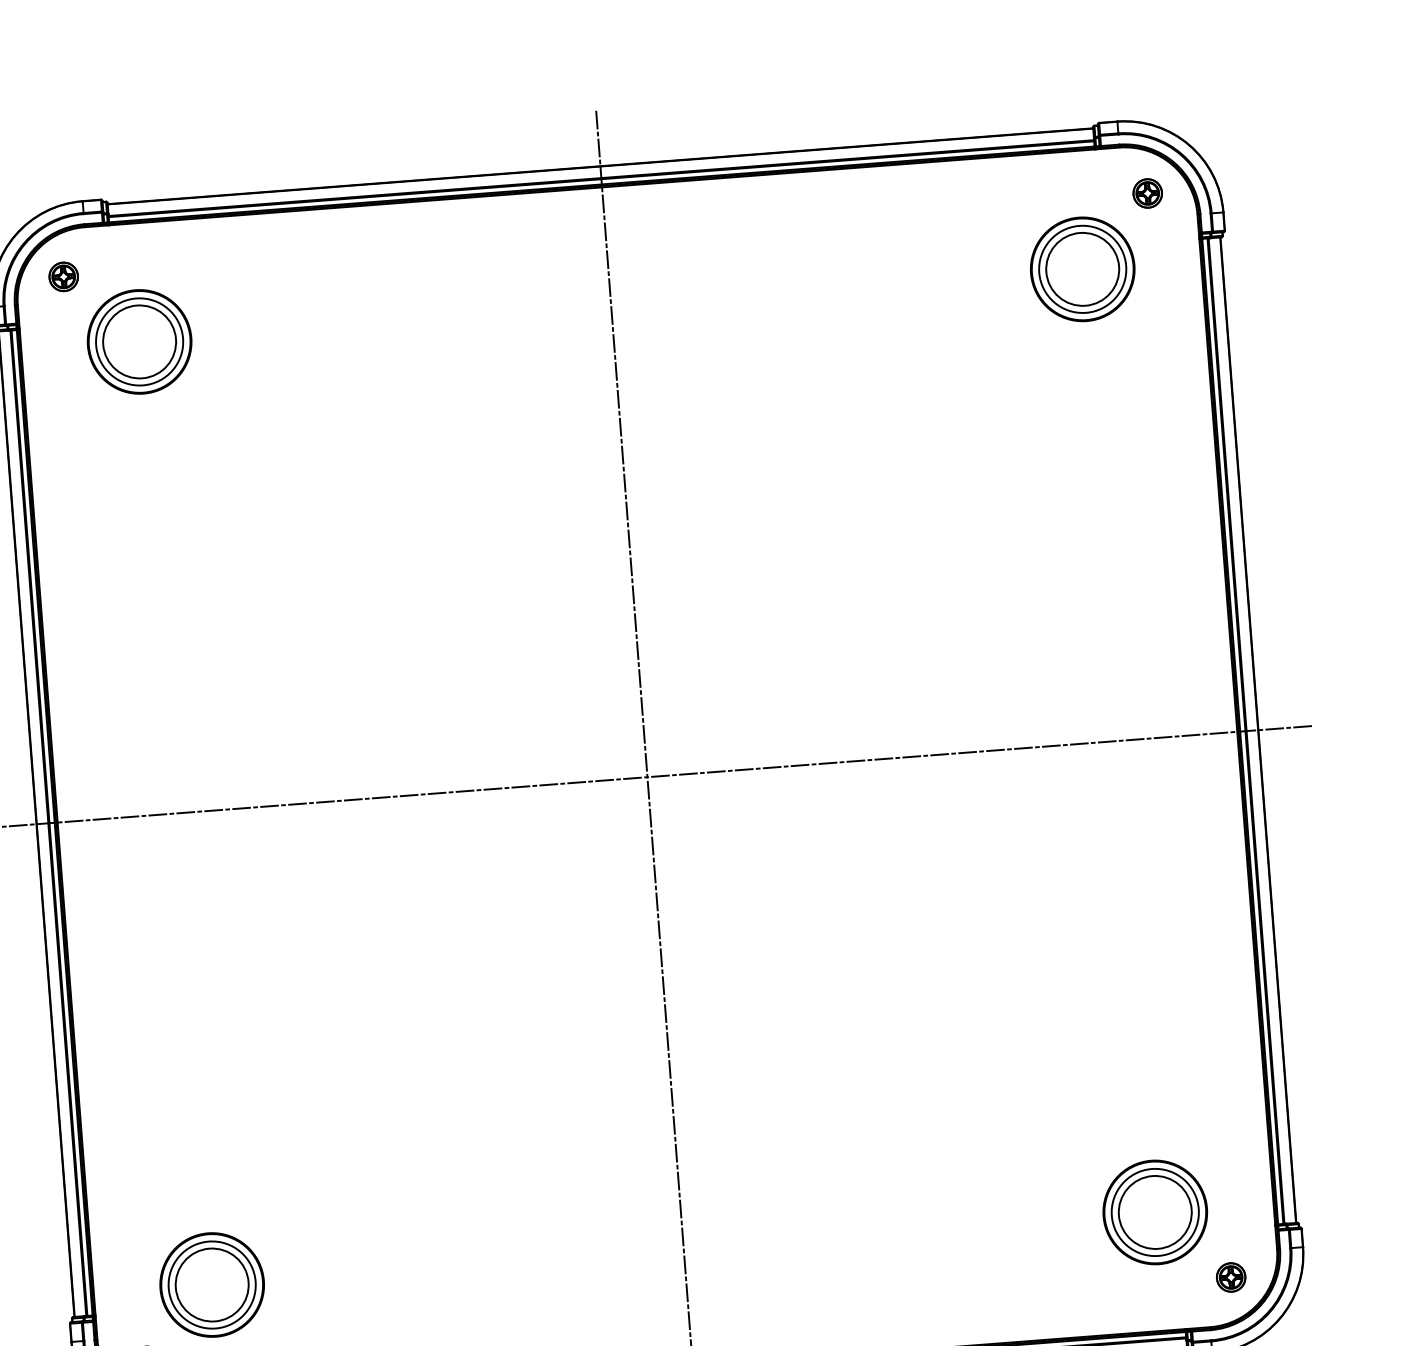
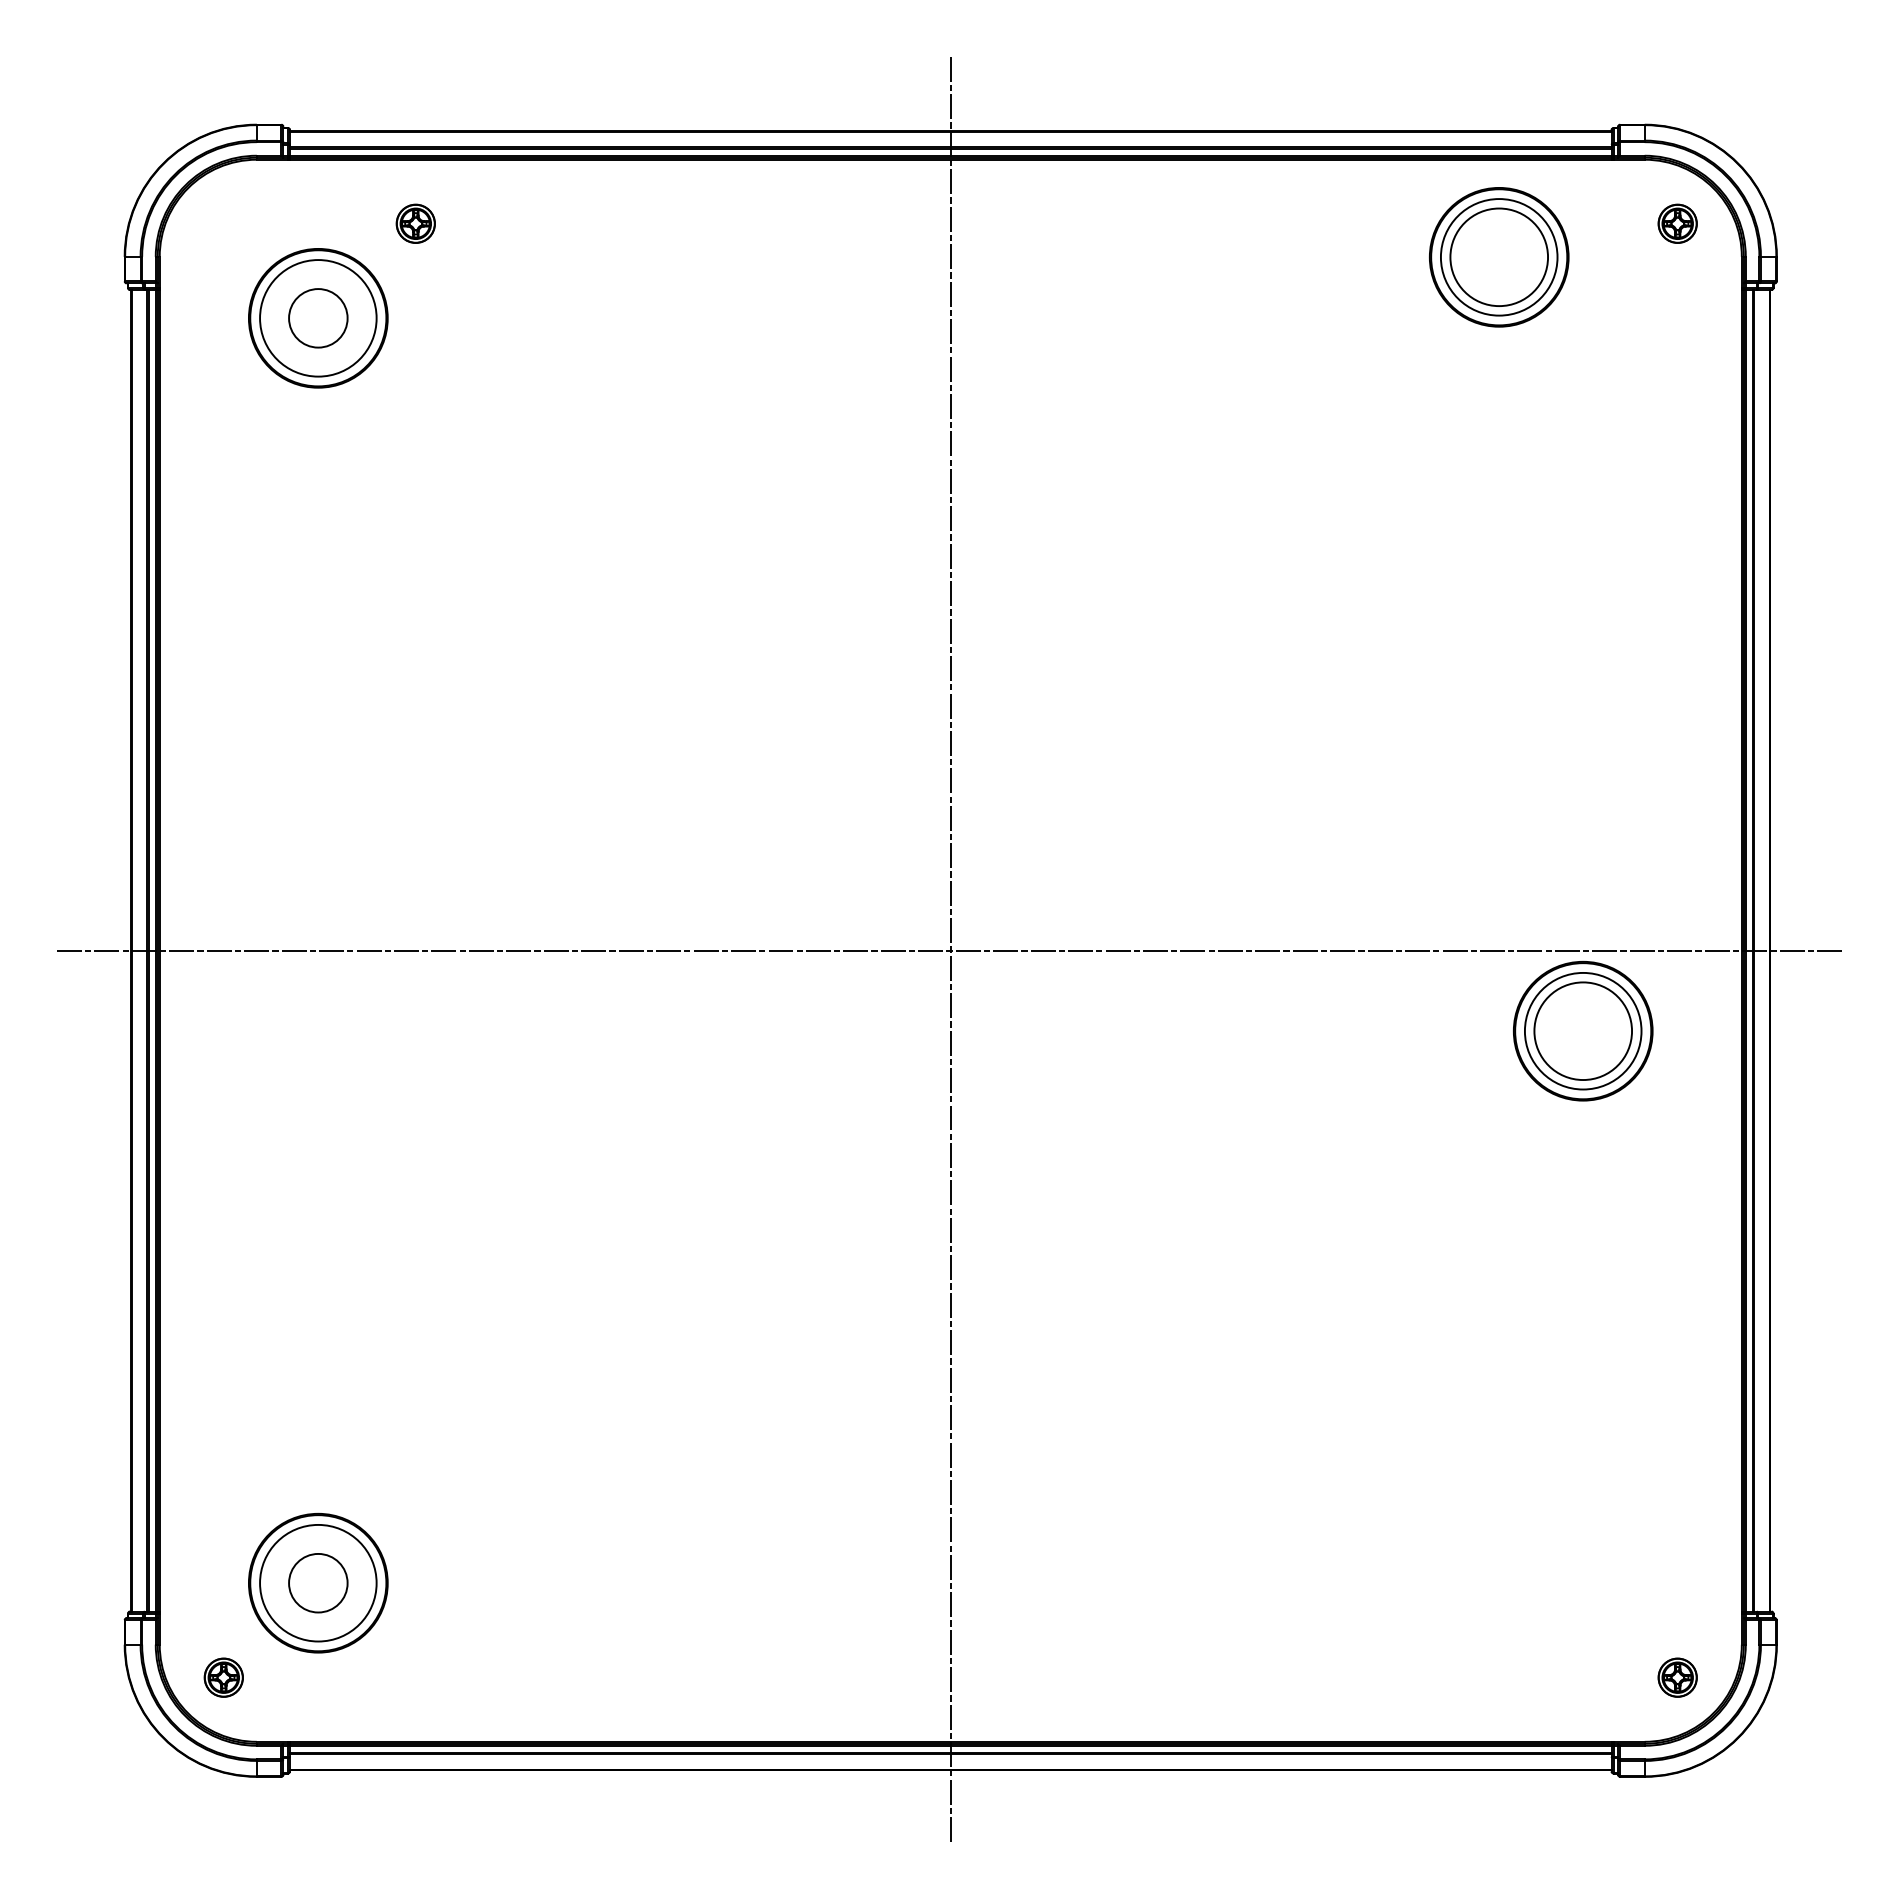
part: (1082, 269) -> (1499, 257), moved
part: (63, 276) -> (415, 223), moved
circle: (139, 342) -> (318, 318), size x0.6
part: (1155, 1212) -> (1583, 1031), moved
circle: (212, 1285) -> (318, 1583), size x0.6

